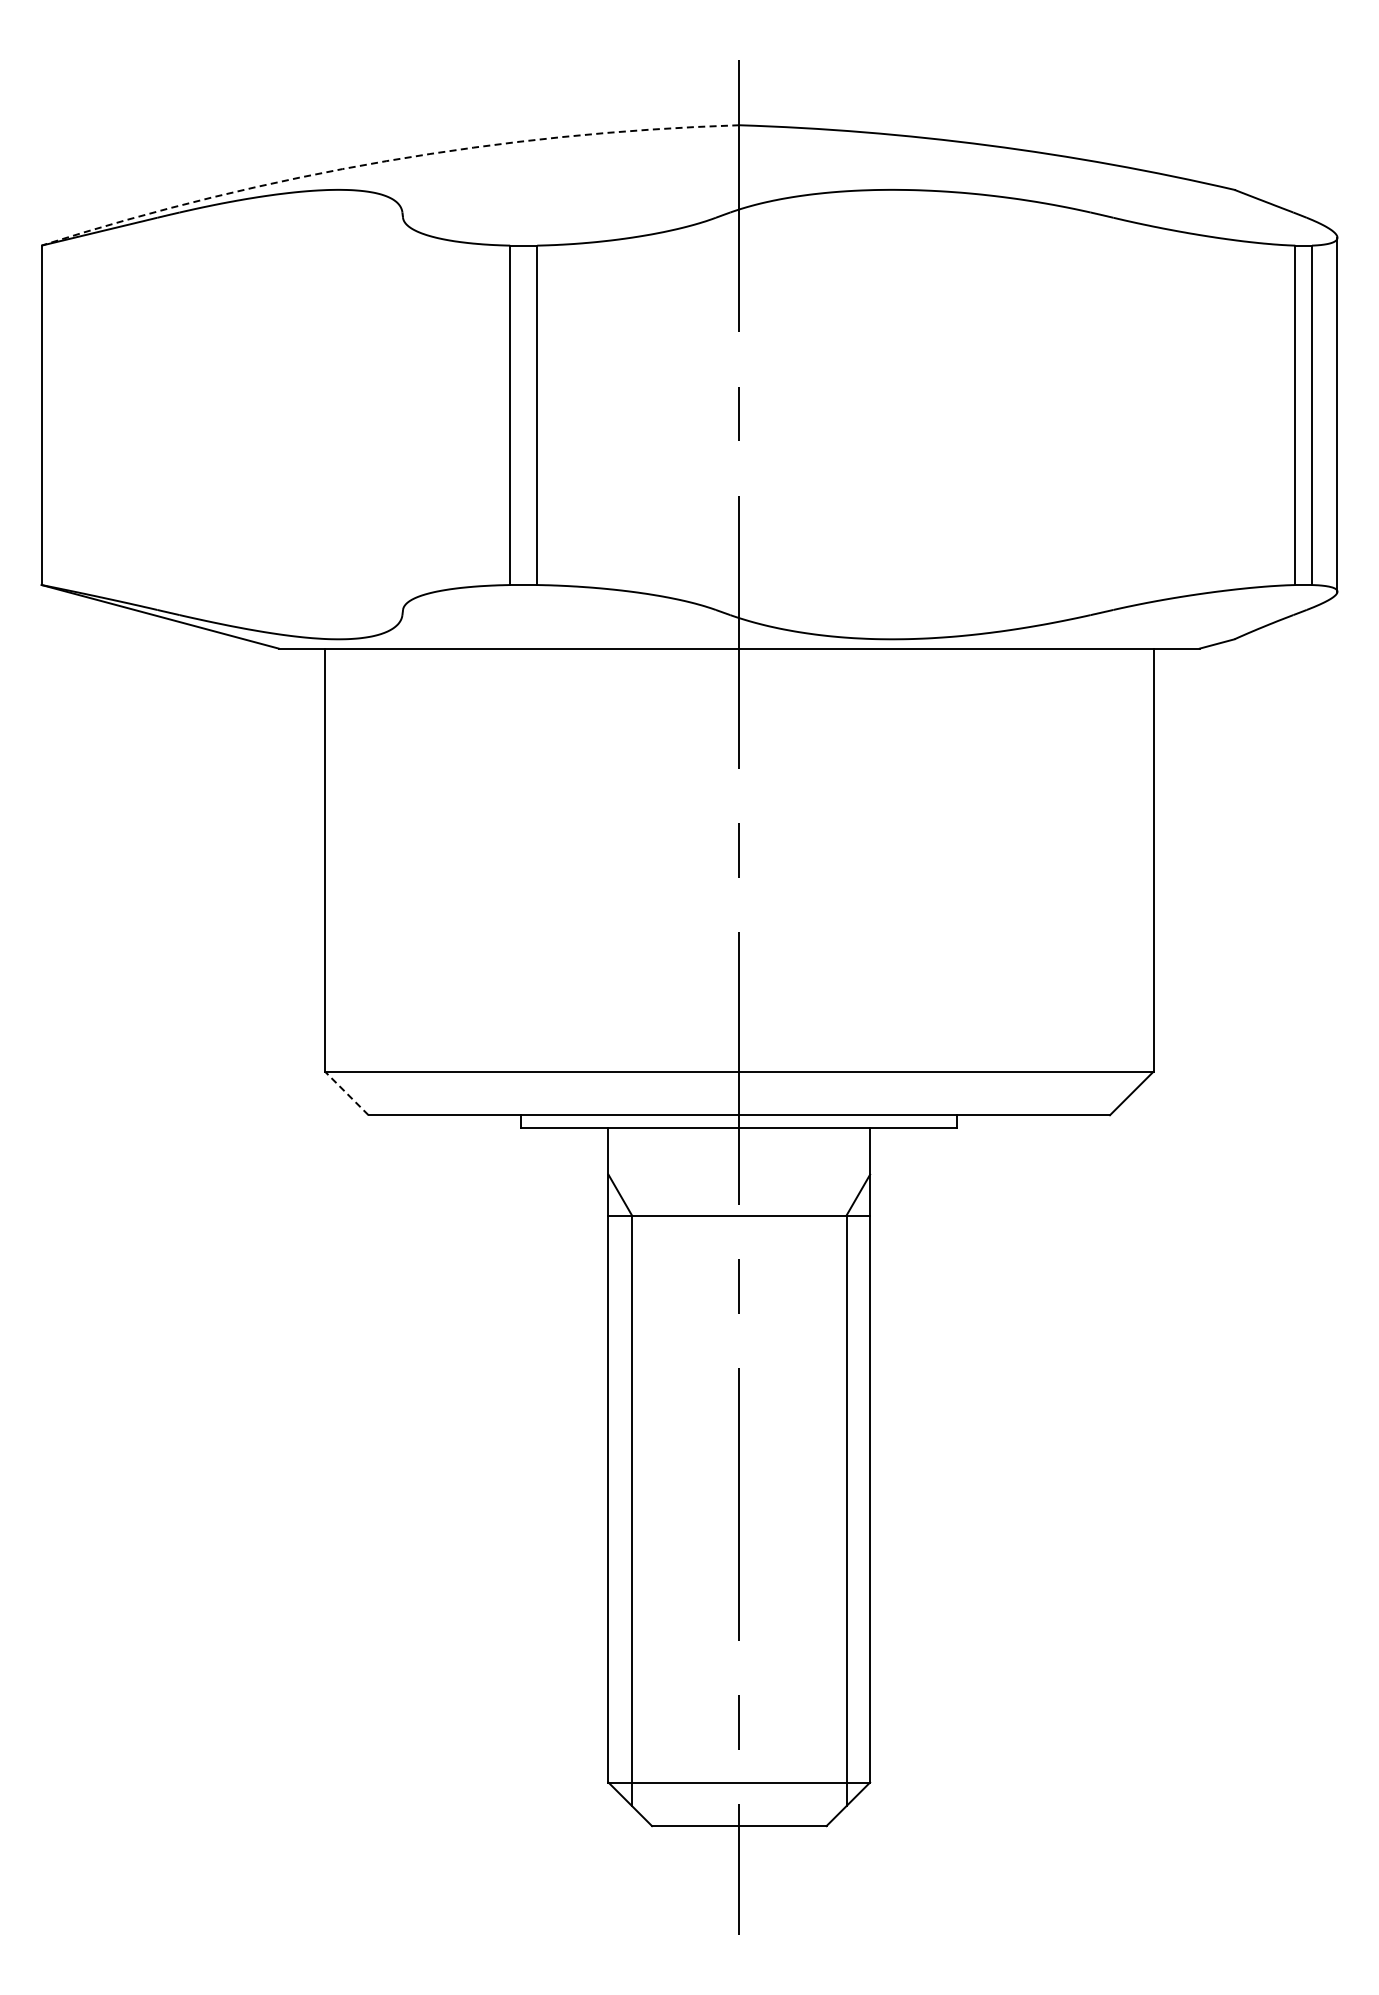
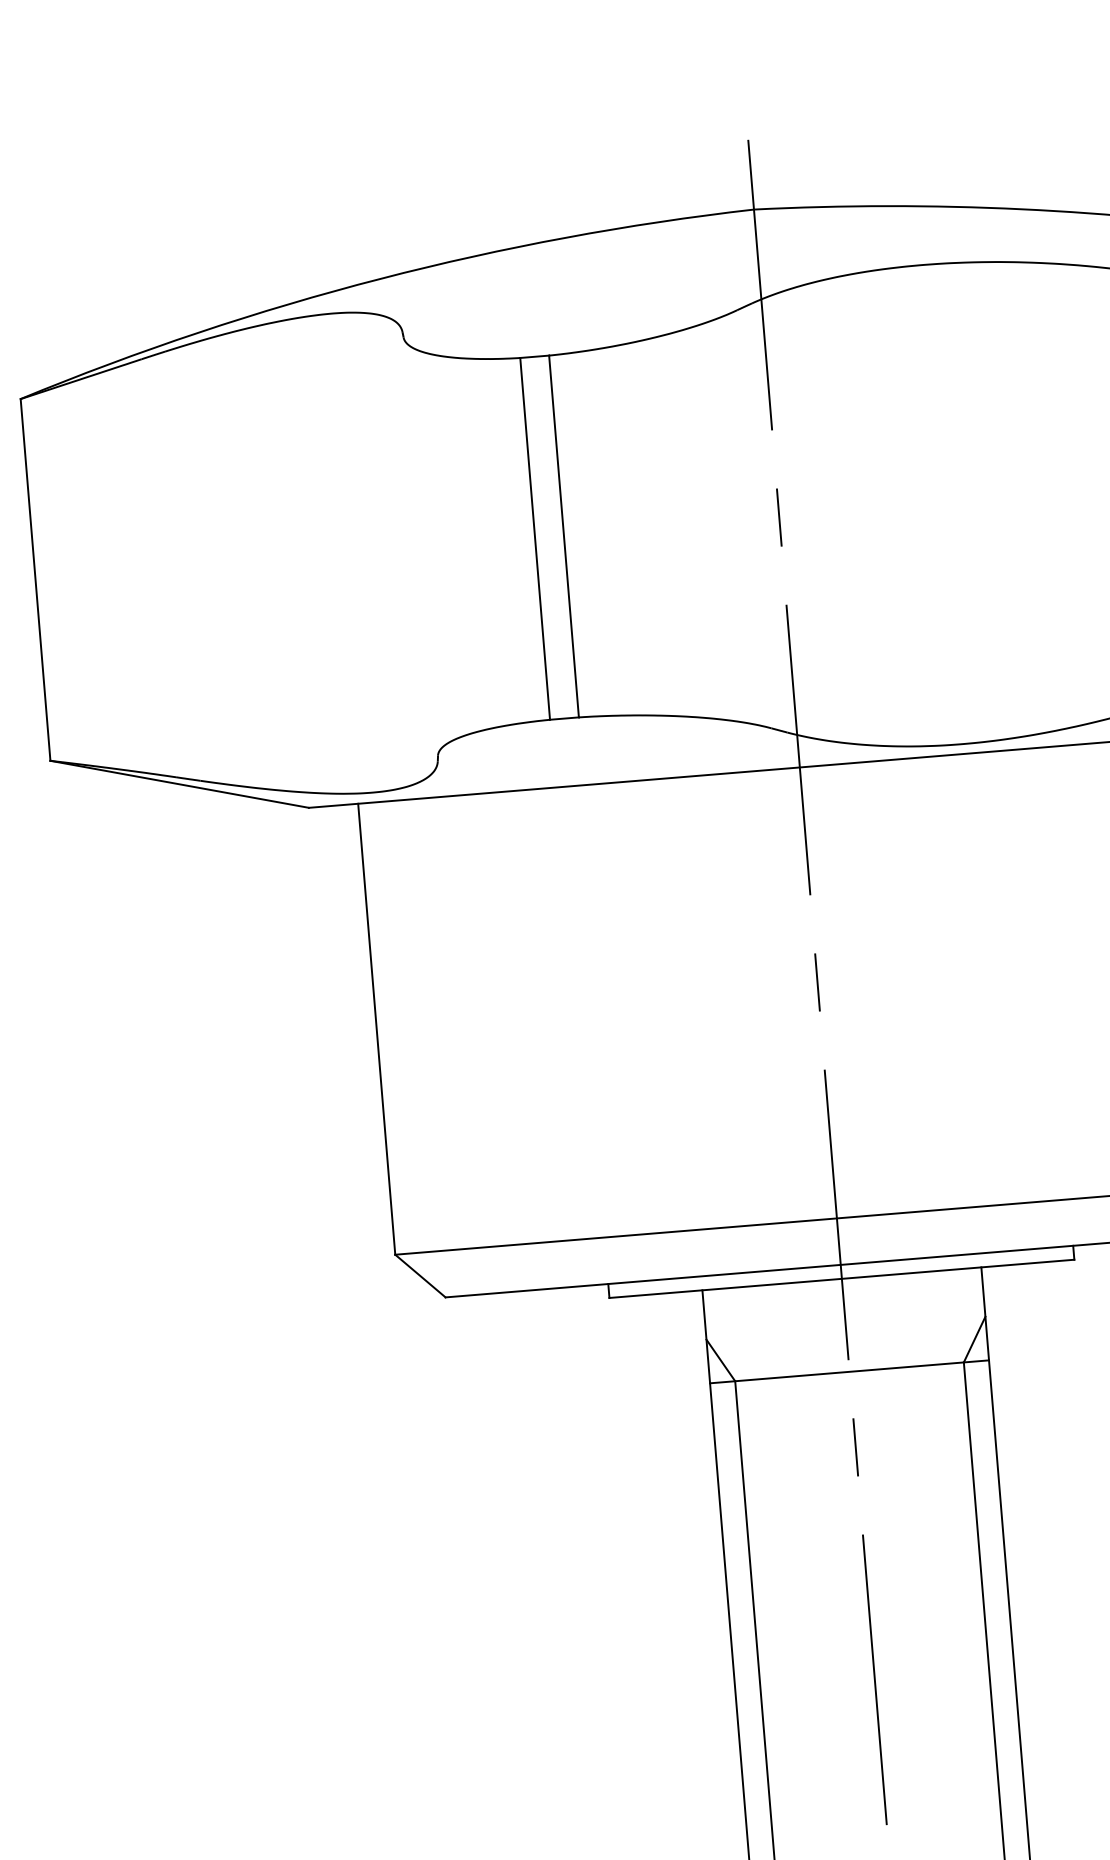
arc: (386, 161) -> (381, 279), dashed -> solid
line: (346, 1093) -> (420, 1276), dashed -> solid

